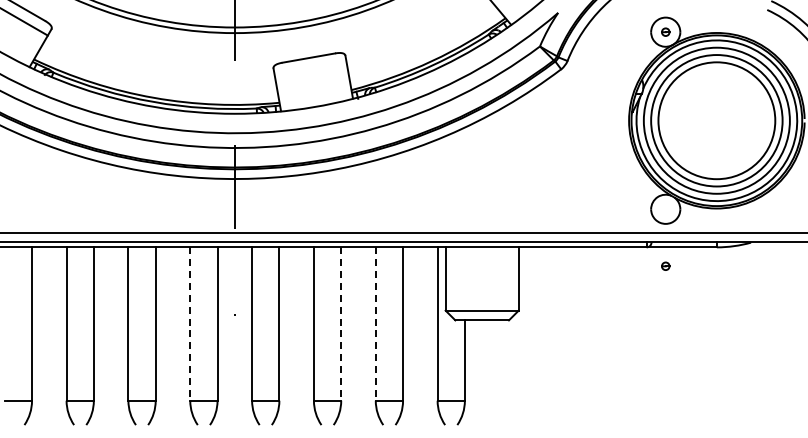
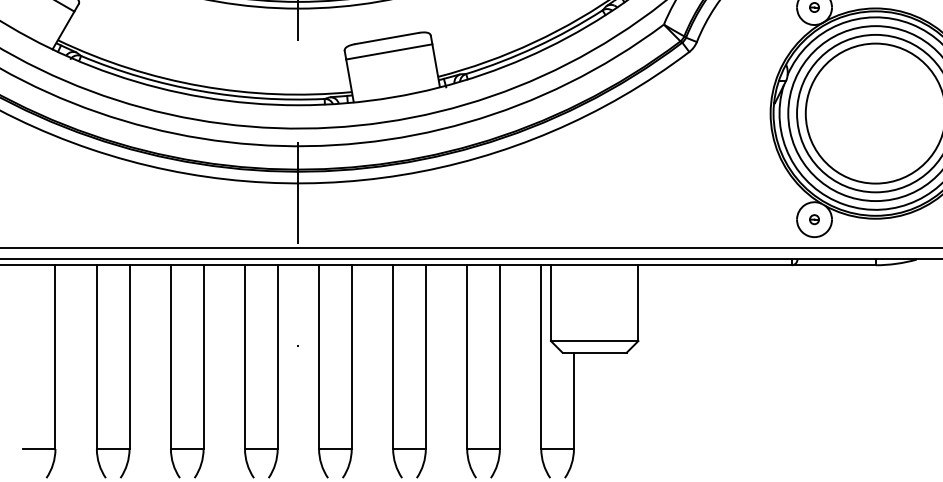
line: (310, 68) -> (389, 51), added
part: (665, 265) -> (814, 218), moved
line: (190, 324) -> (245, 357), dashed -> solid
line: (341, 324) -> (426, 357), dashed -> solid
line: (375, 324) -> (466, 357), dashed -> solid

